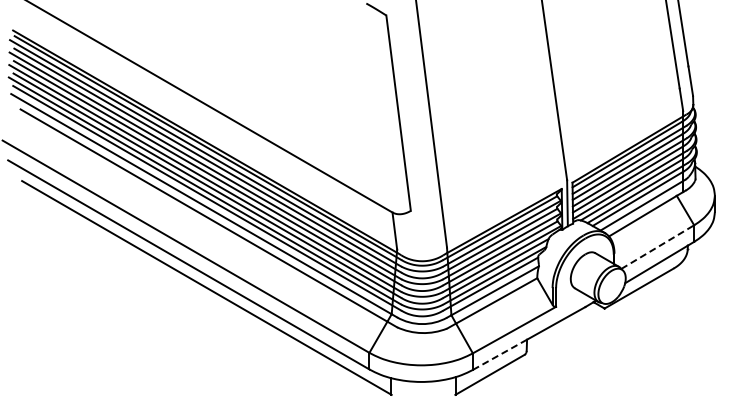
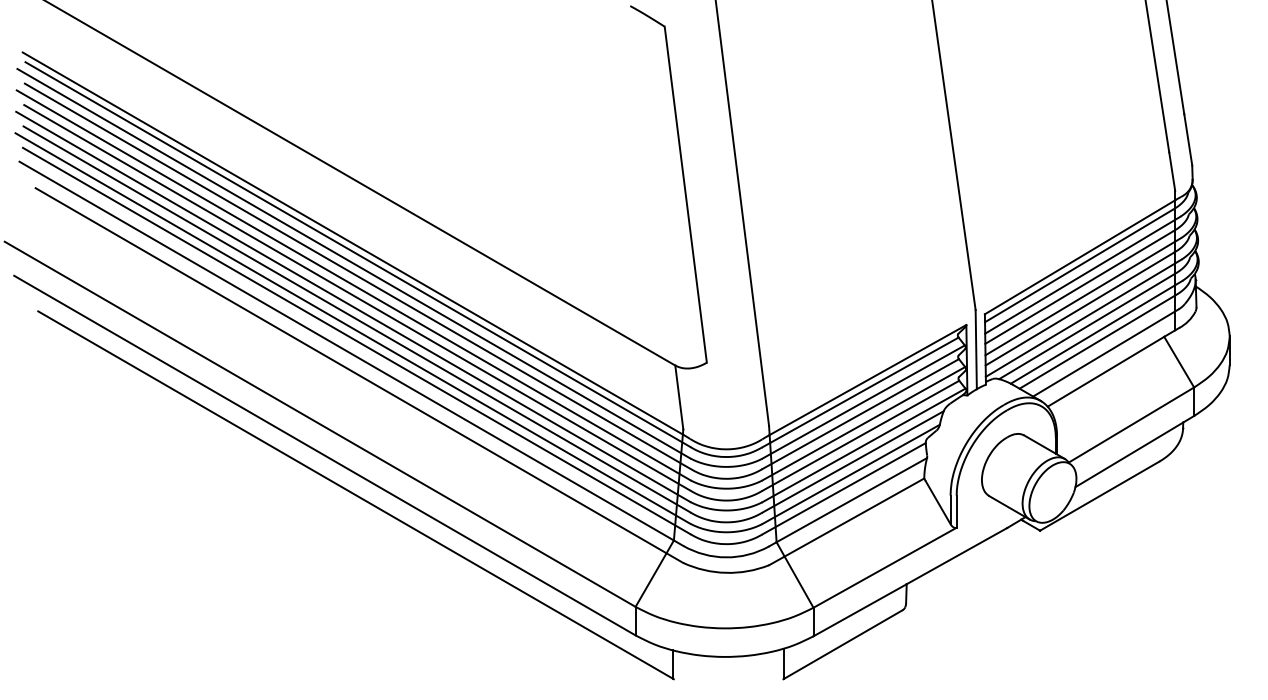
line: (658, 246) -> (1132, 423), dashed -> solid
line: (500, 354) -> (861, 609), dashed -> solid

